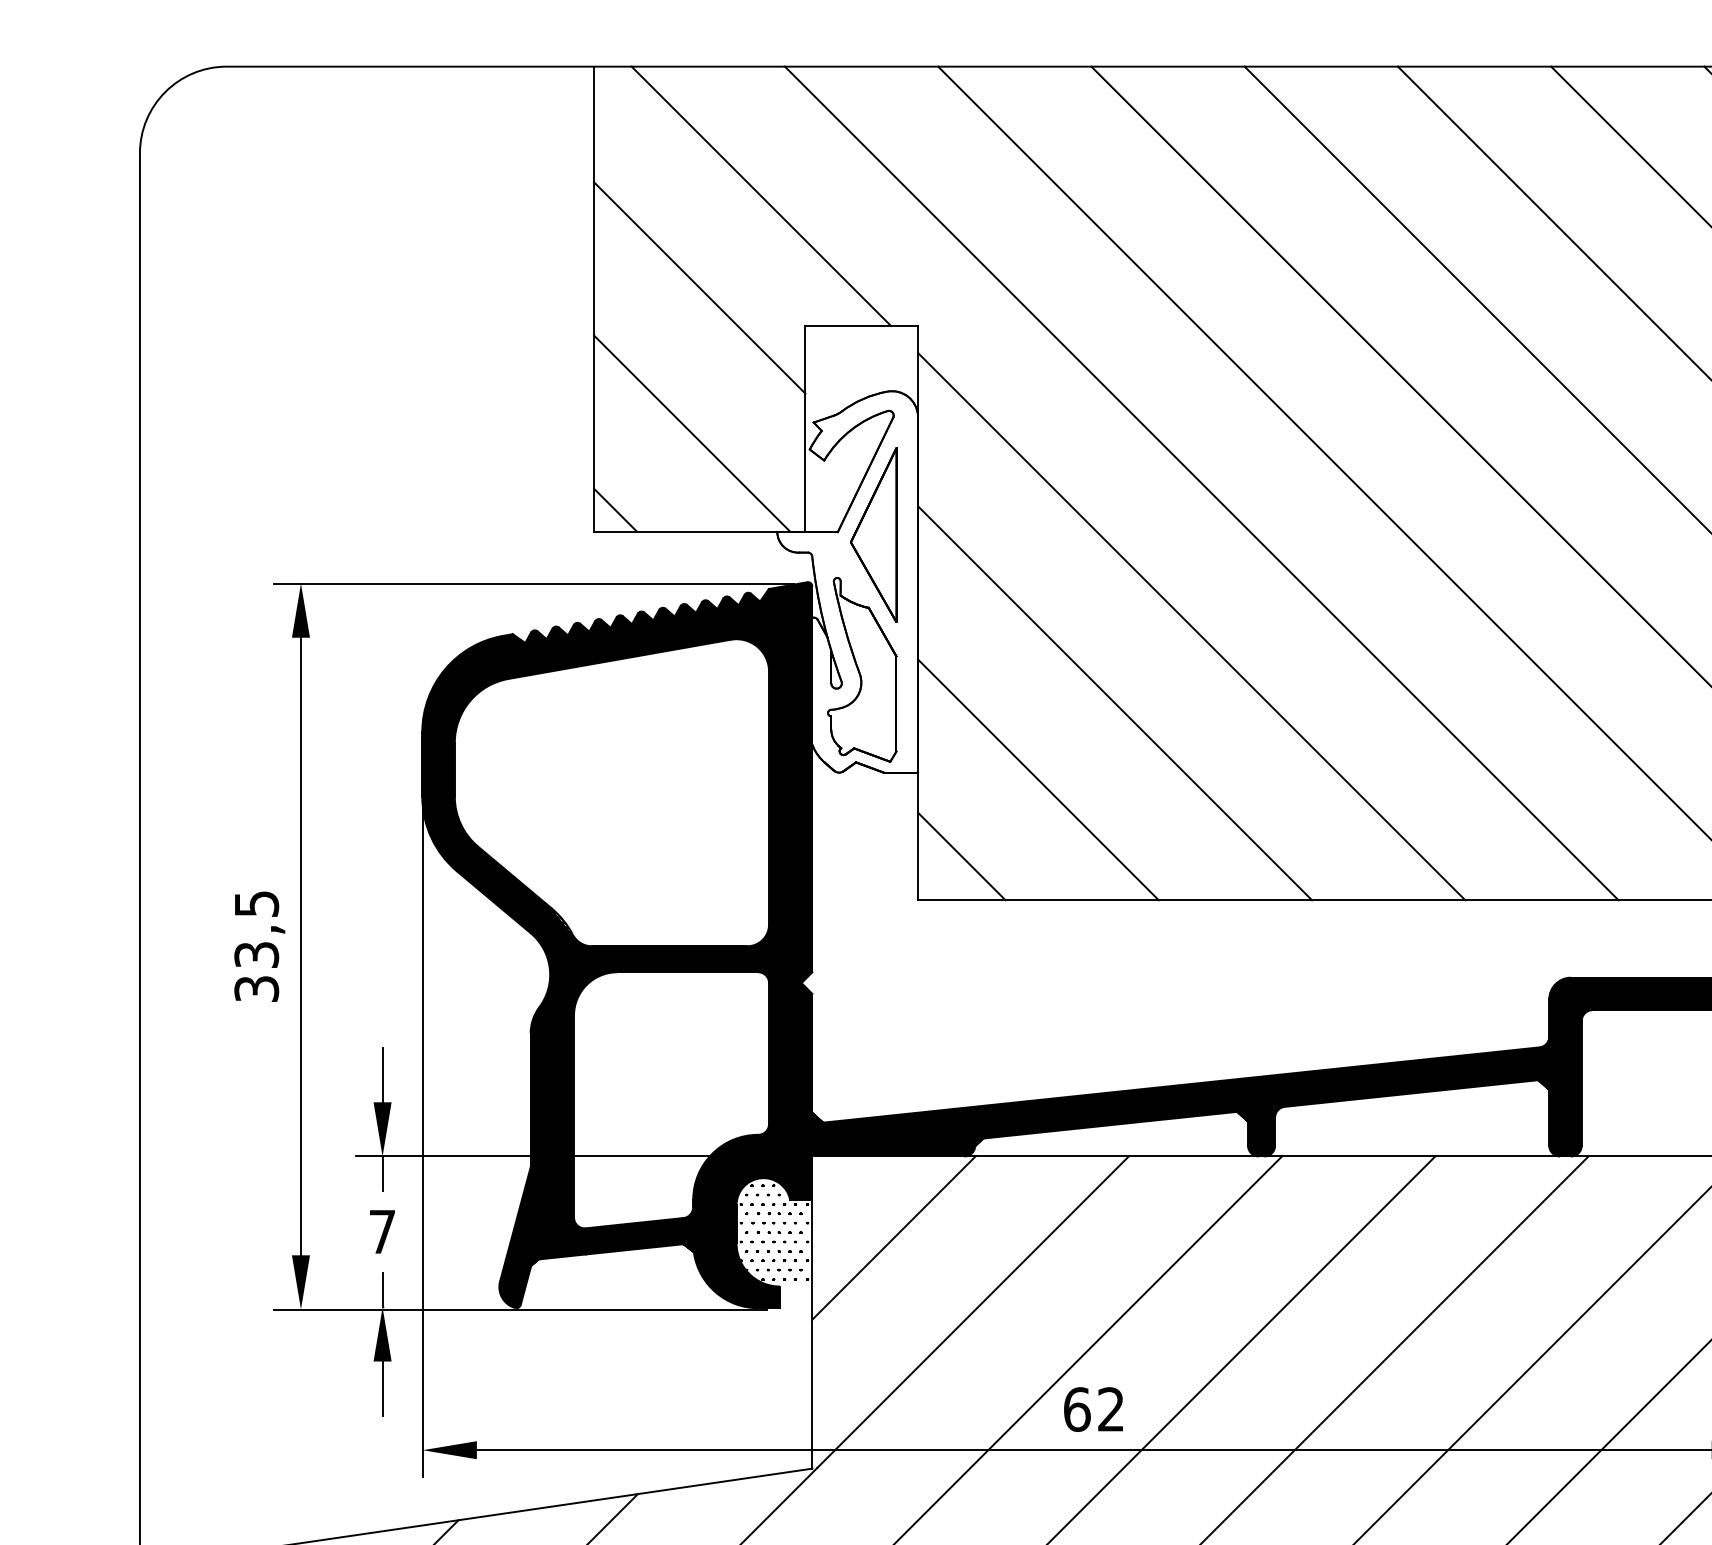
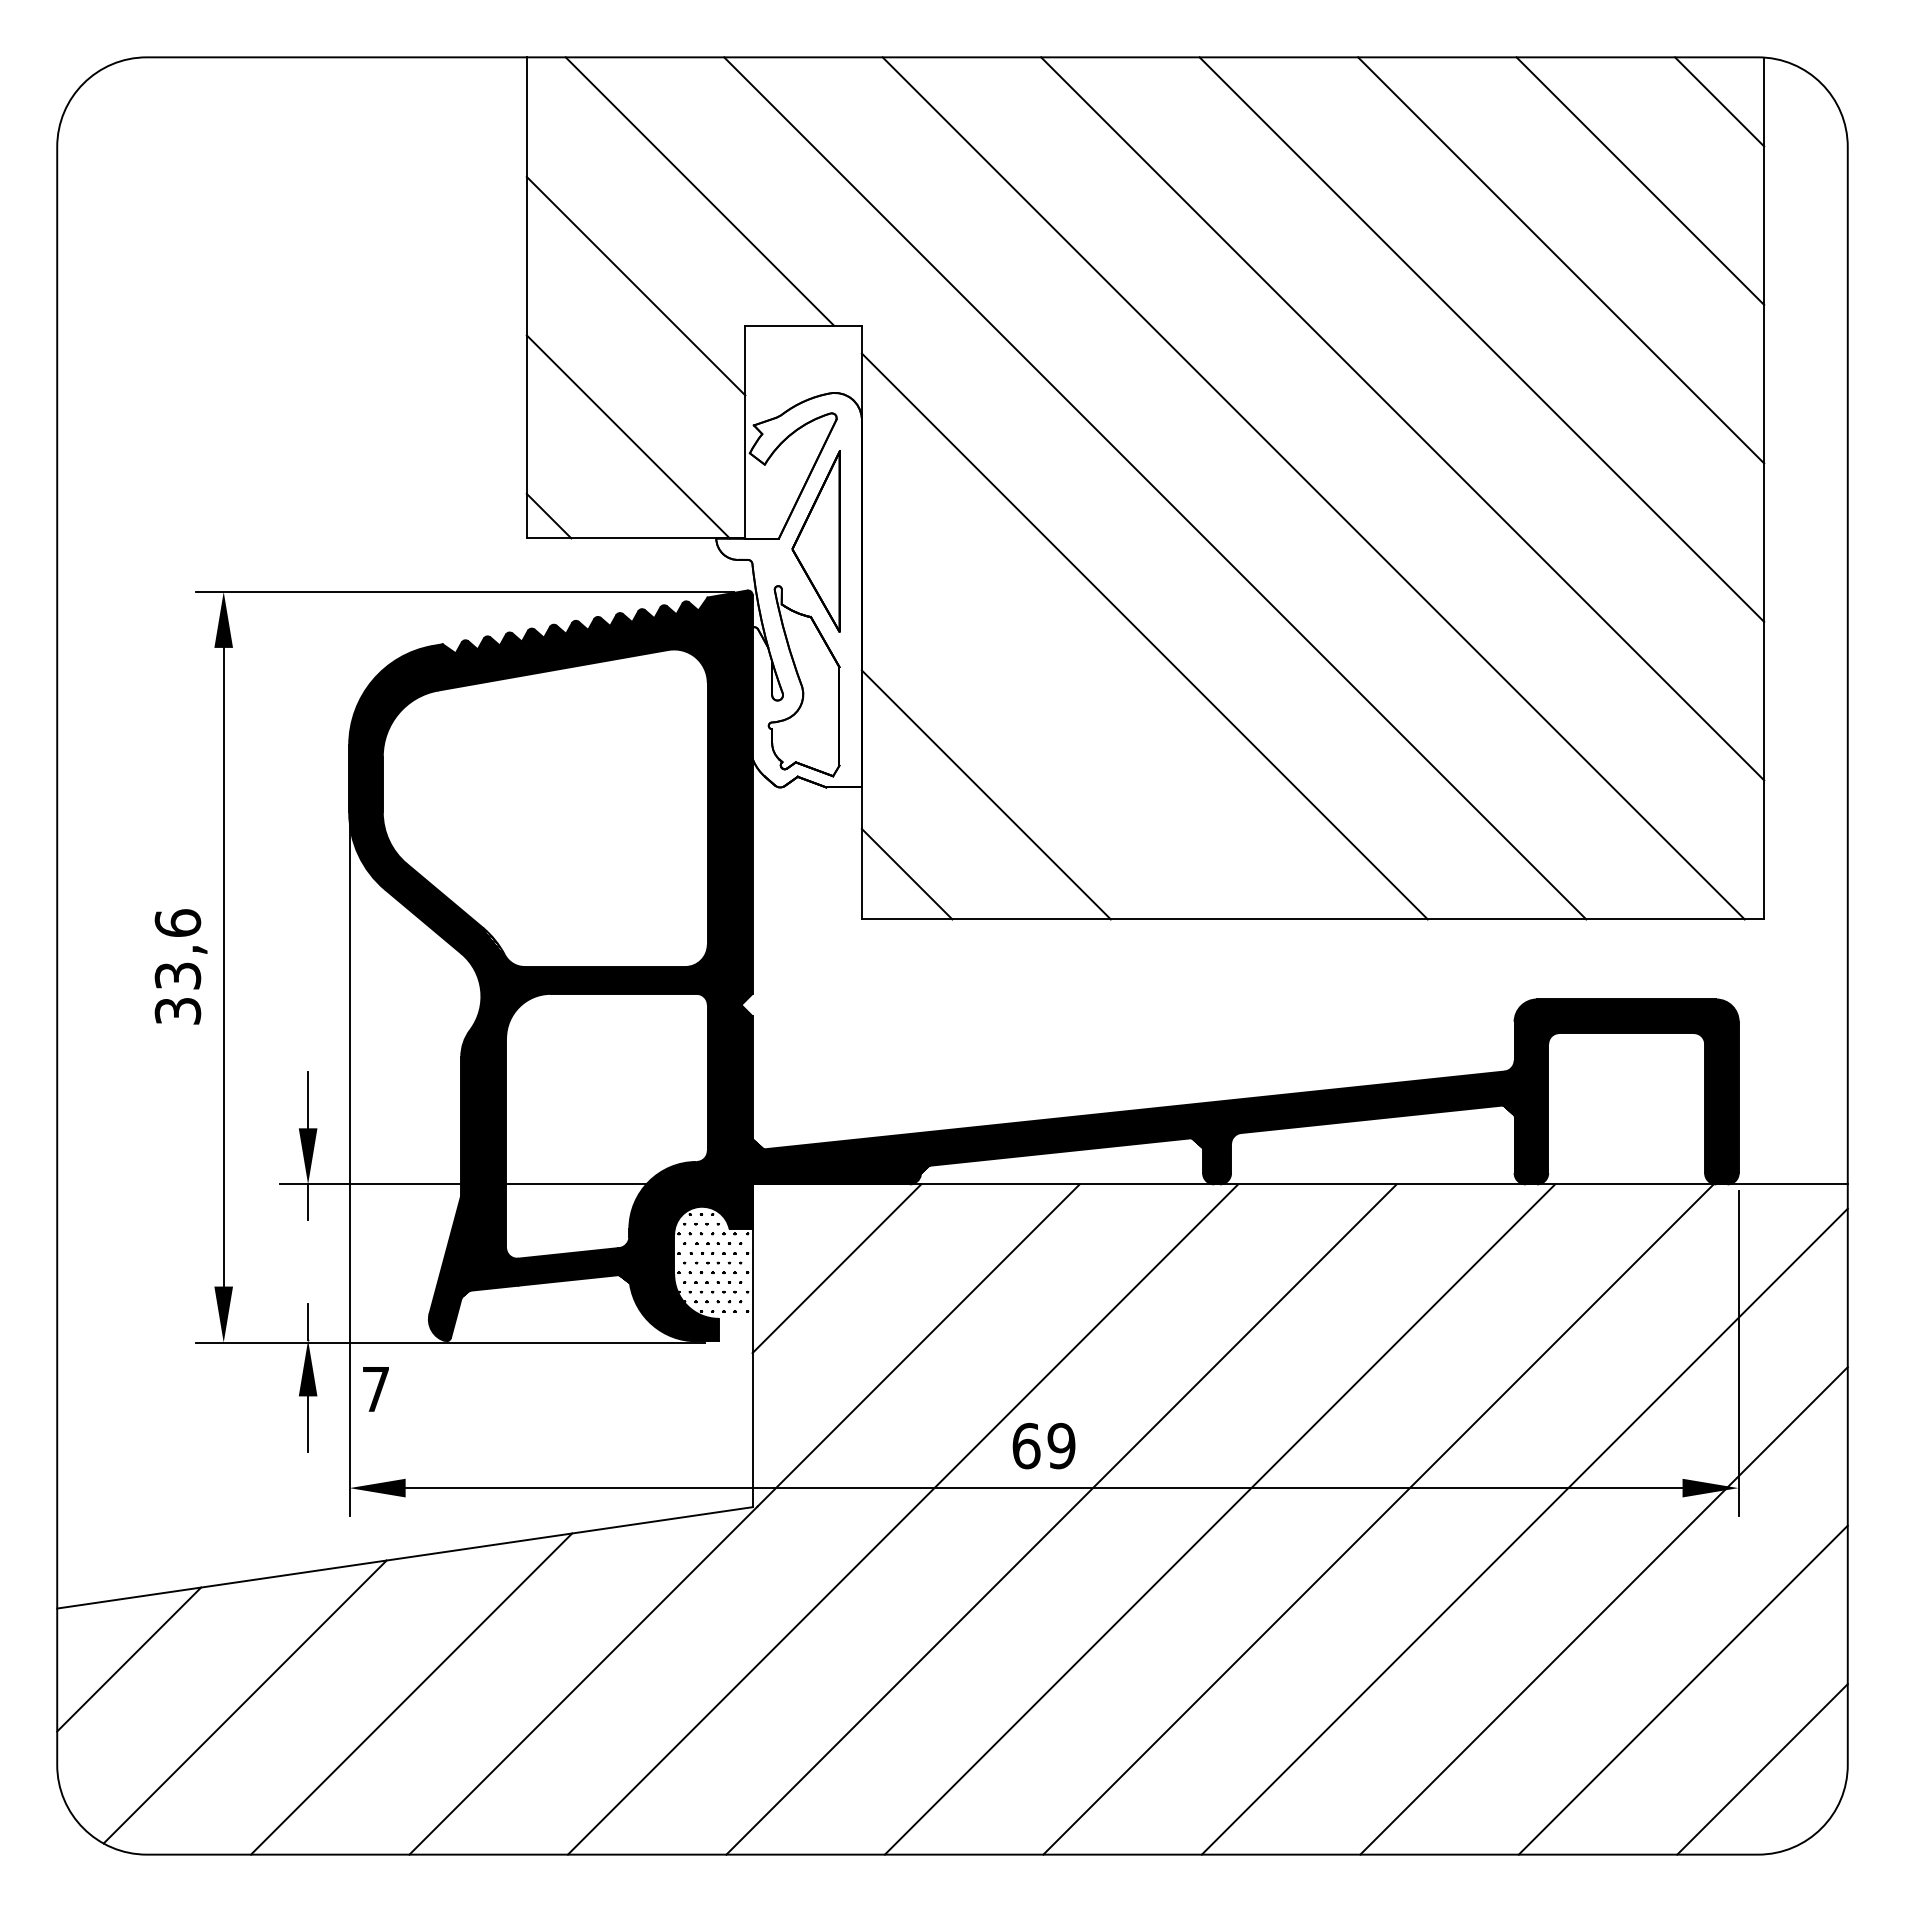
line: (1114, 703) -> (1065, 715), removed
text: (256, 903) -> (177, 922), 33,5 -> 33,6
text: (381, 1232) -> (375, 1389), moved
text: (1111, 1409) -> (1061, 1446), 62 -> 69

